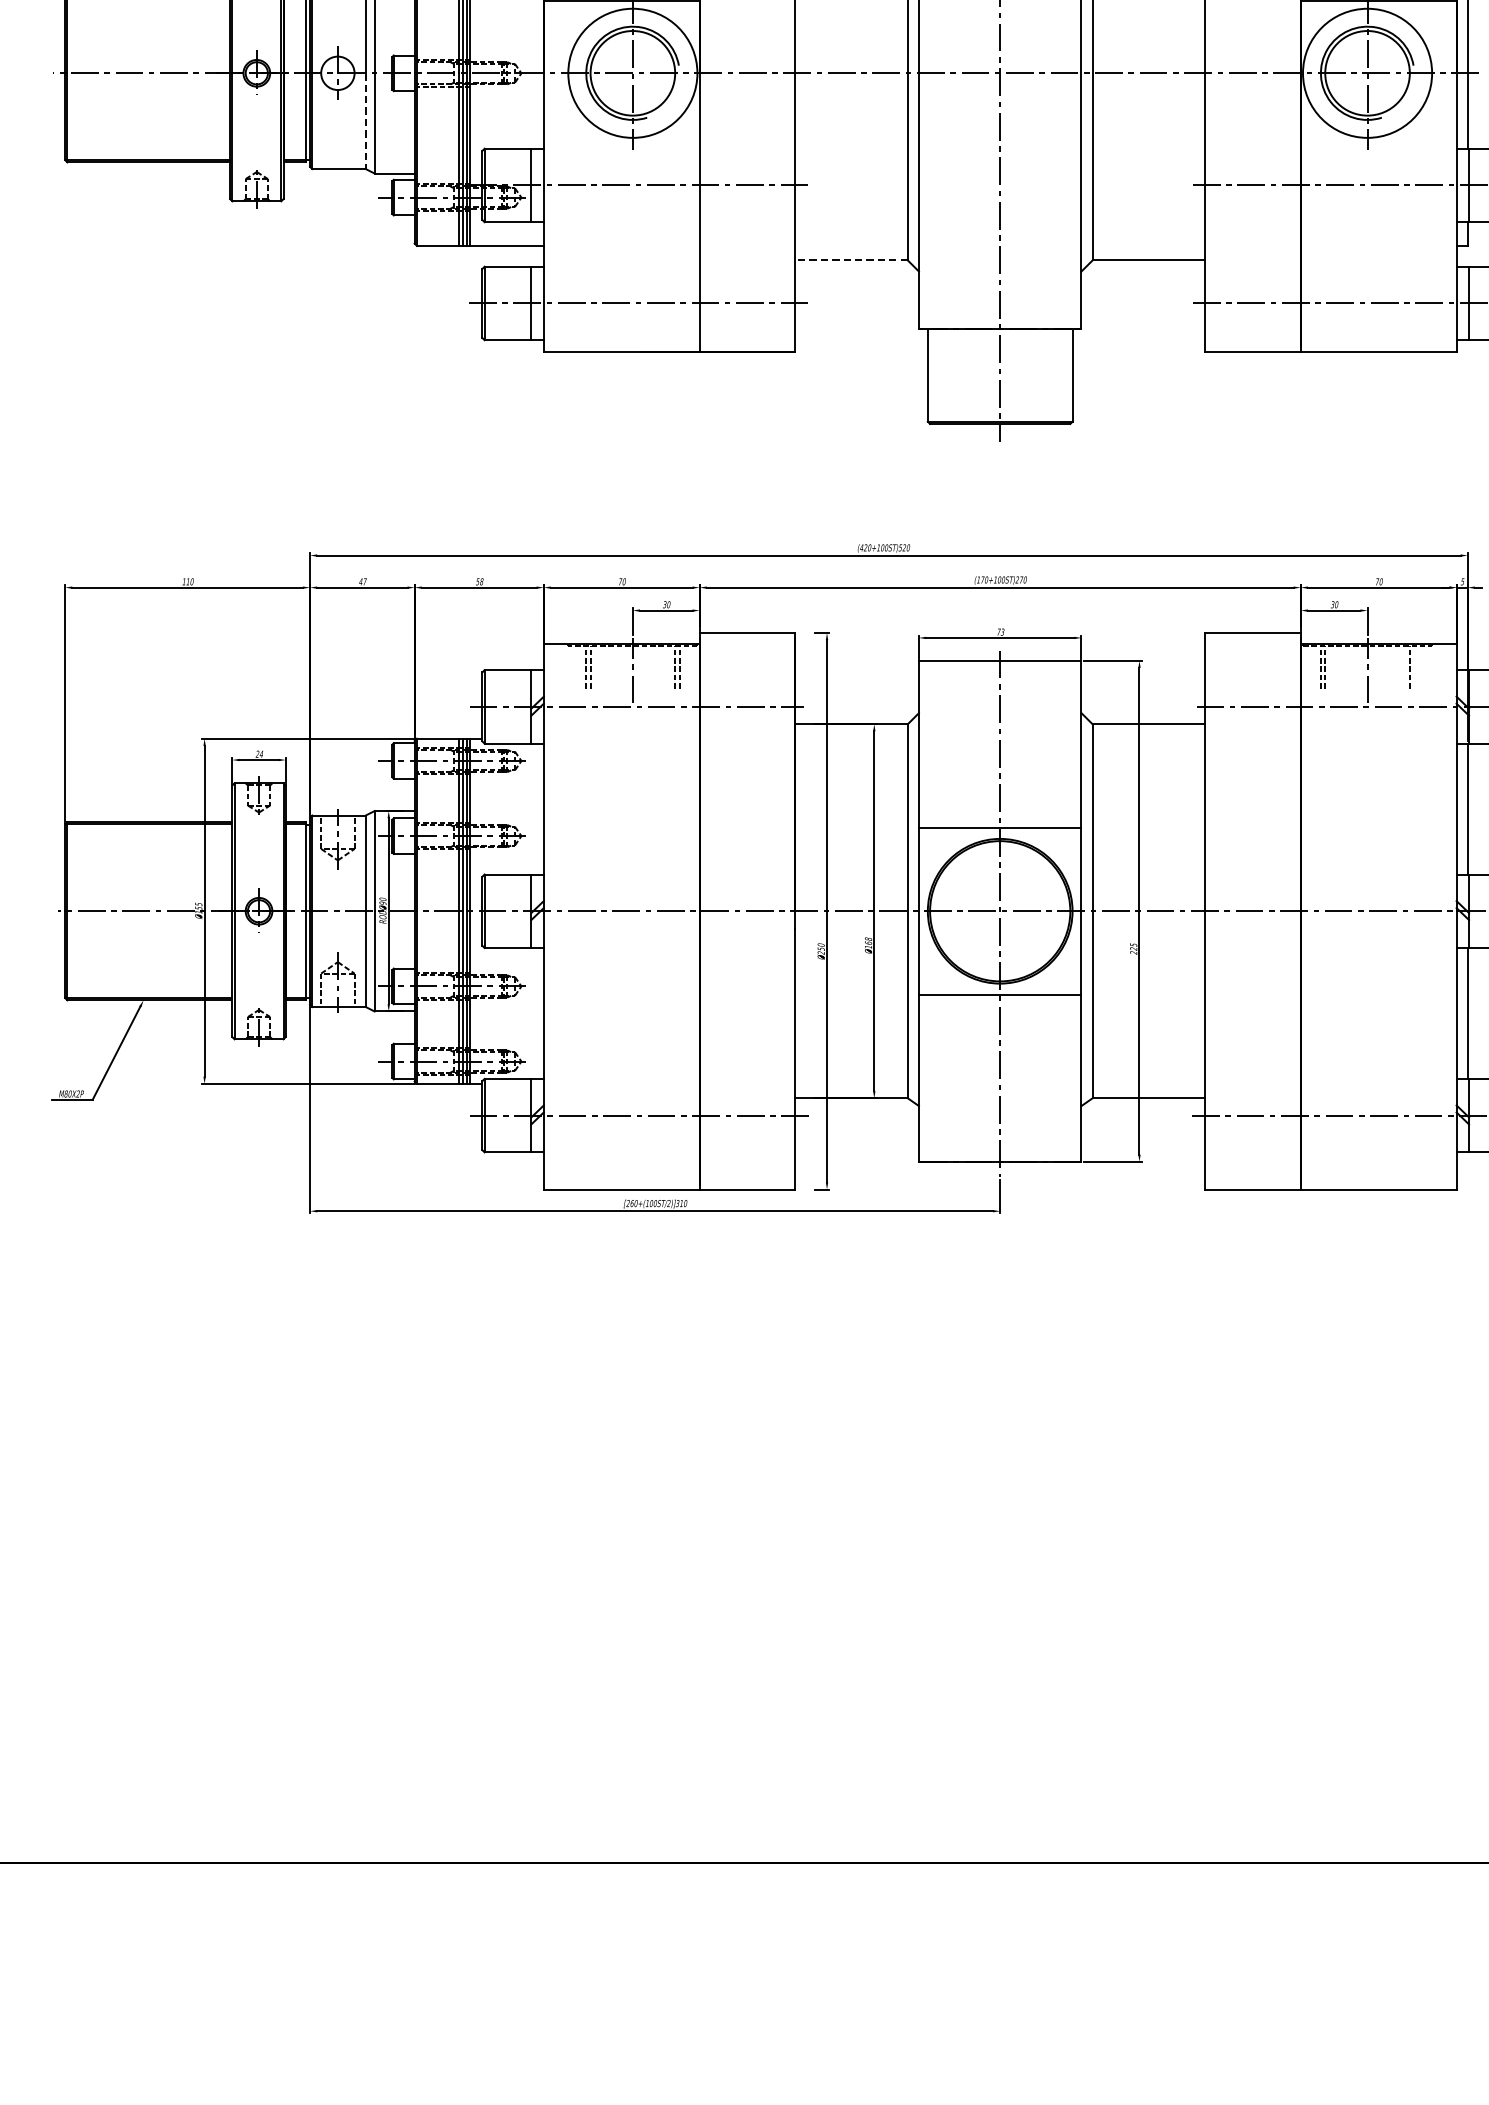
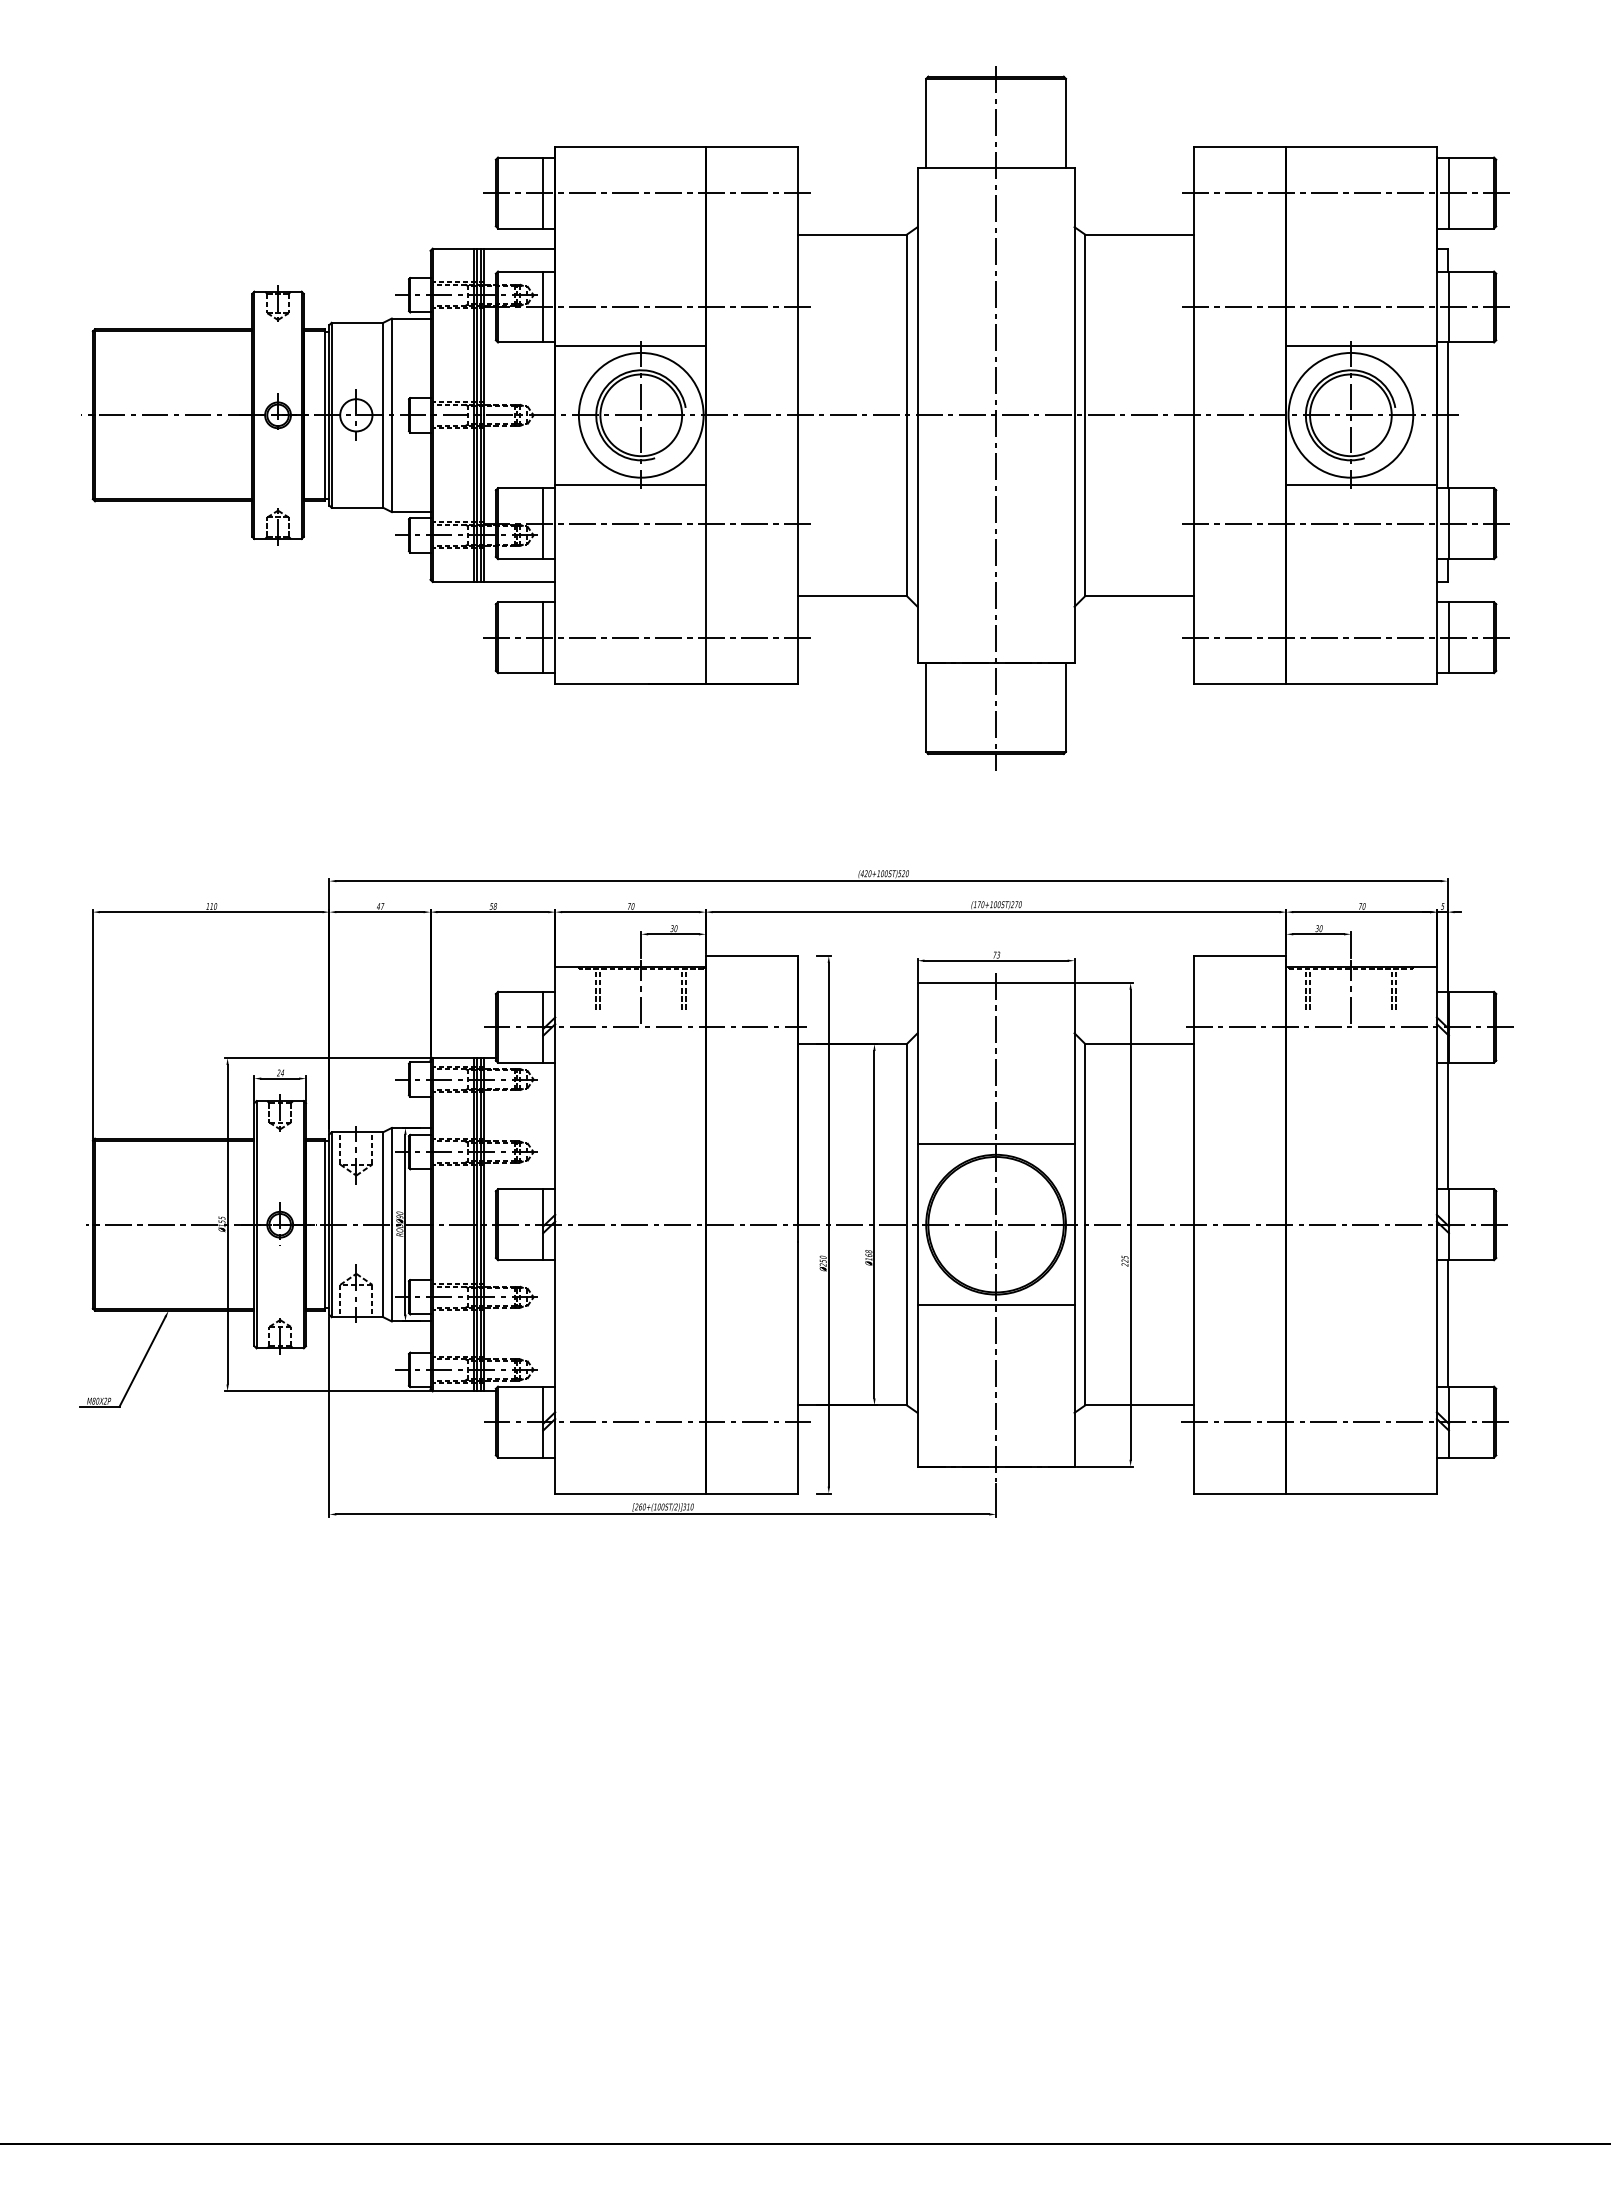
line: (366, 122) -> (383, 462), dashed -> solid
line: (621, 144) -> (630, 484), added
line: (1378, 144) -> (1361, 484), added
line: (851, 260) -> (852, 596), dashed -> solid
line: (1413, 666) -> (1395, 988), added

